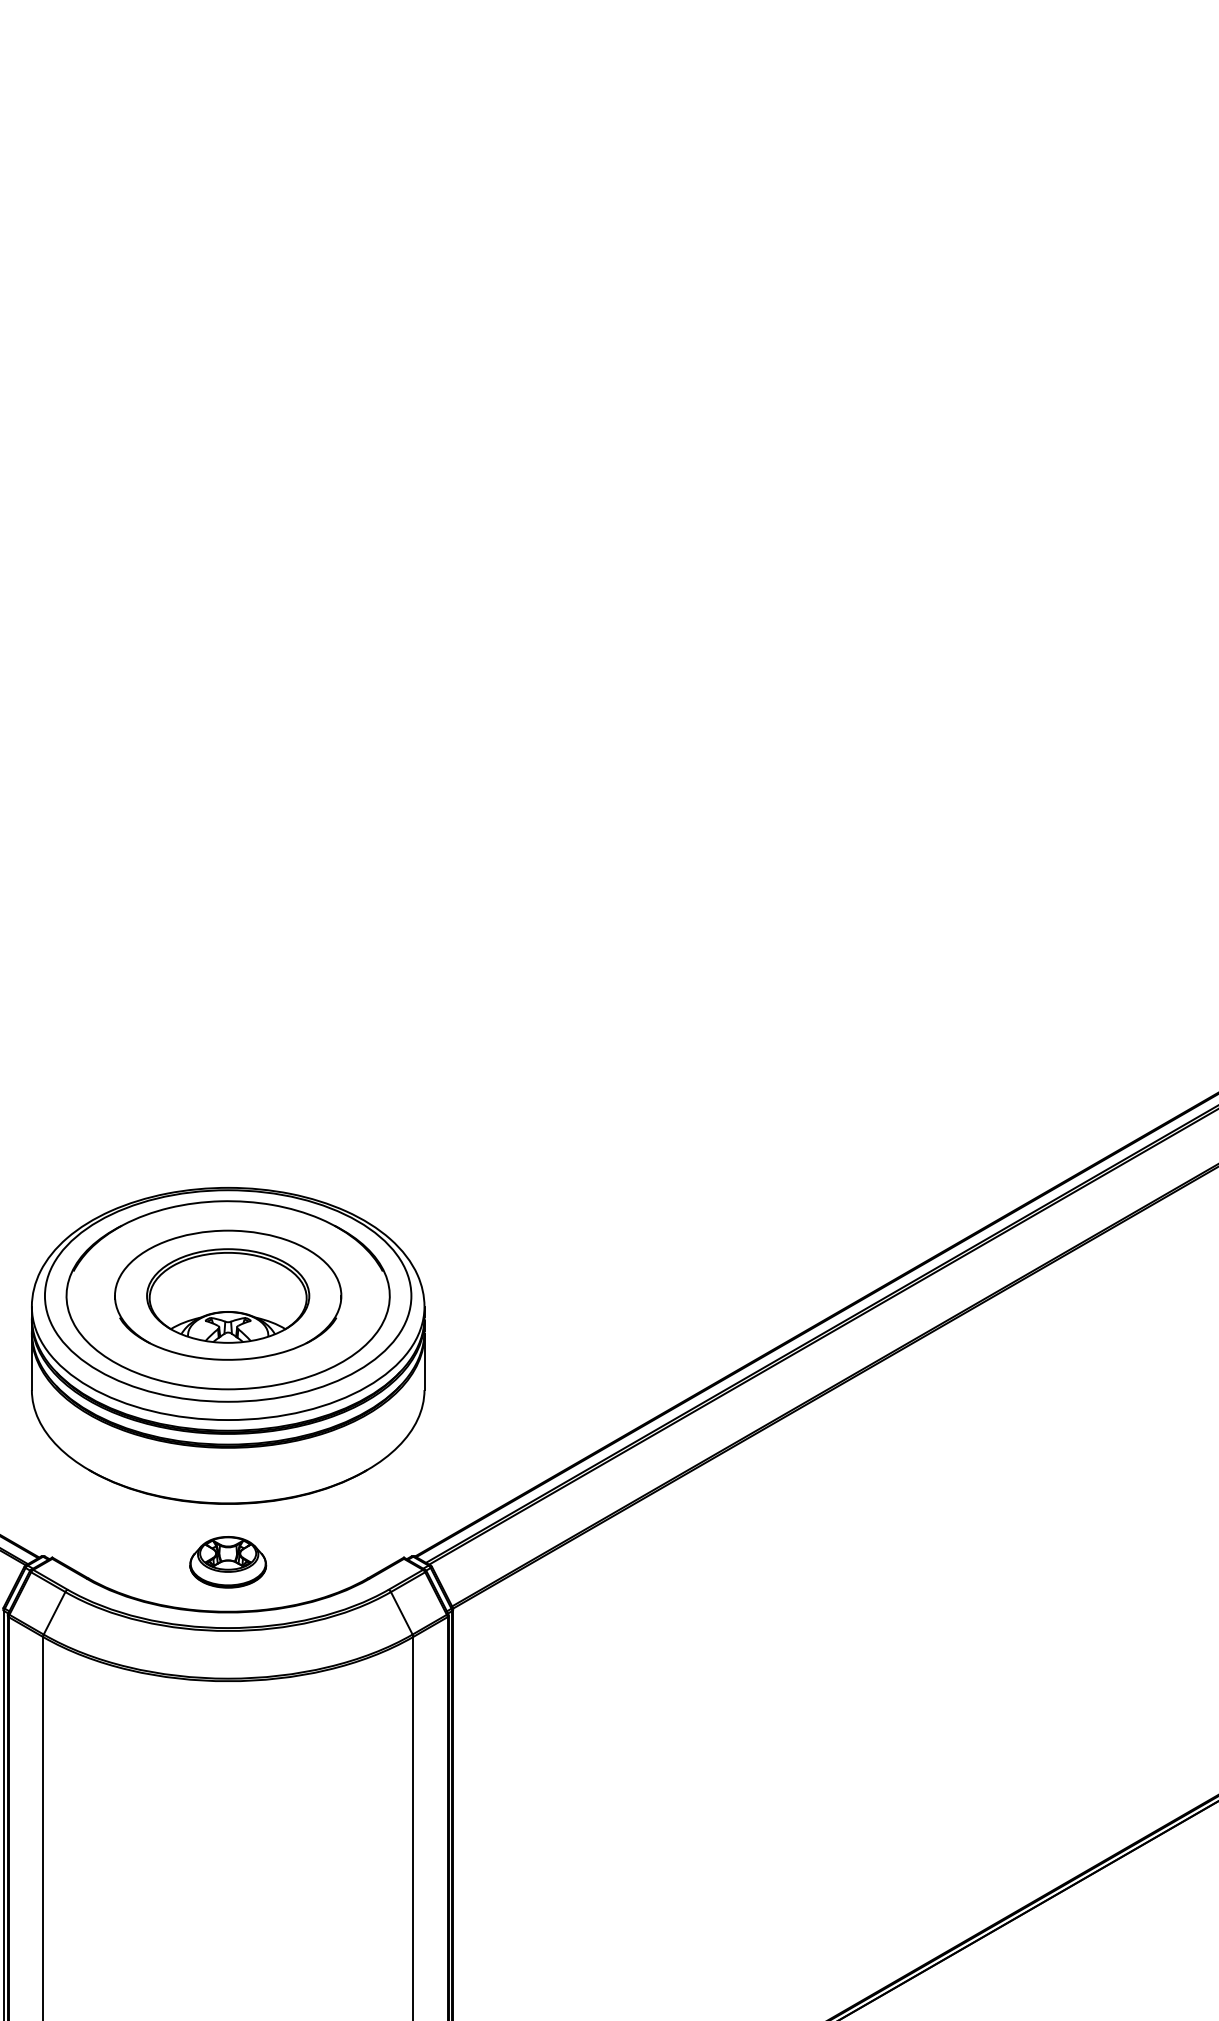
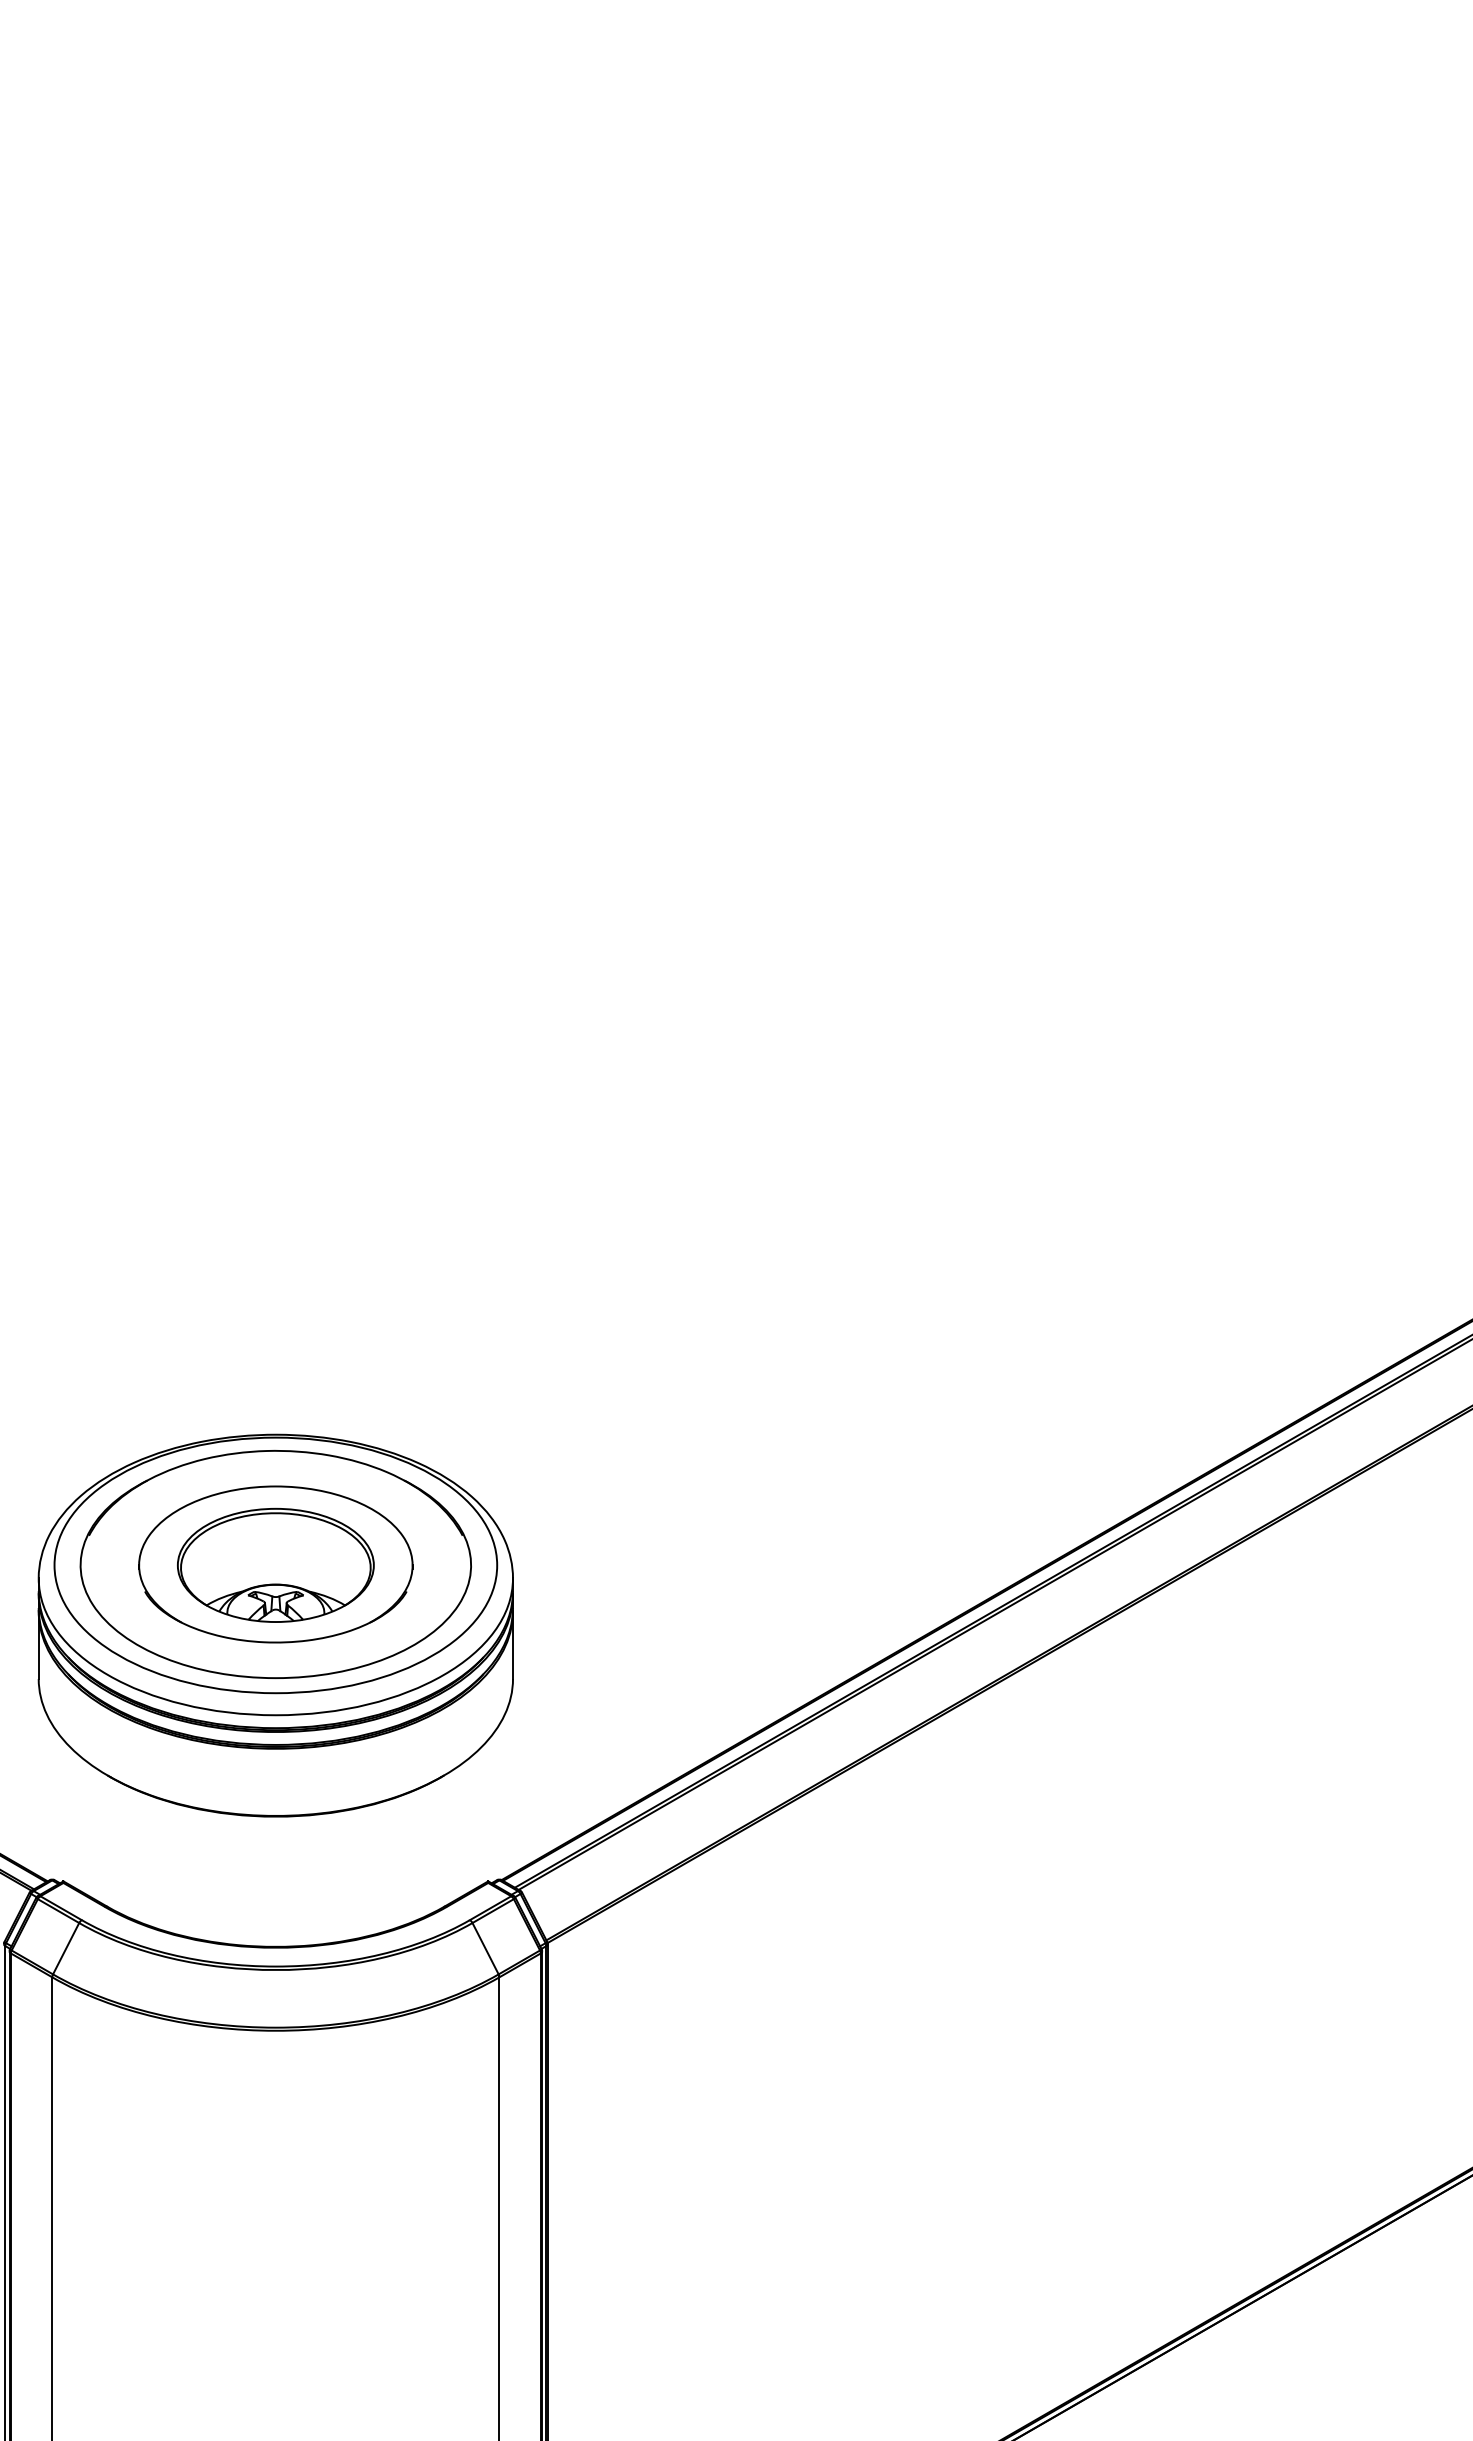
part: (227, 1561) -> (275, 1886), removed

